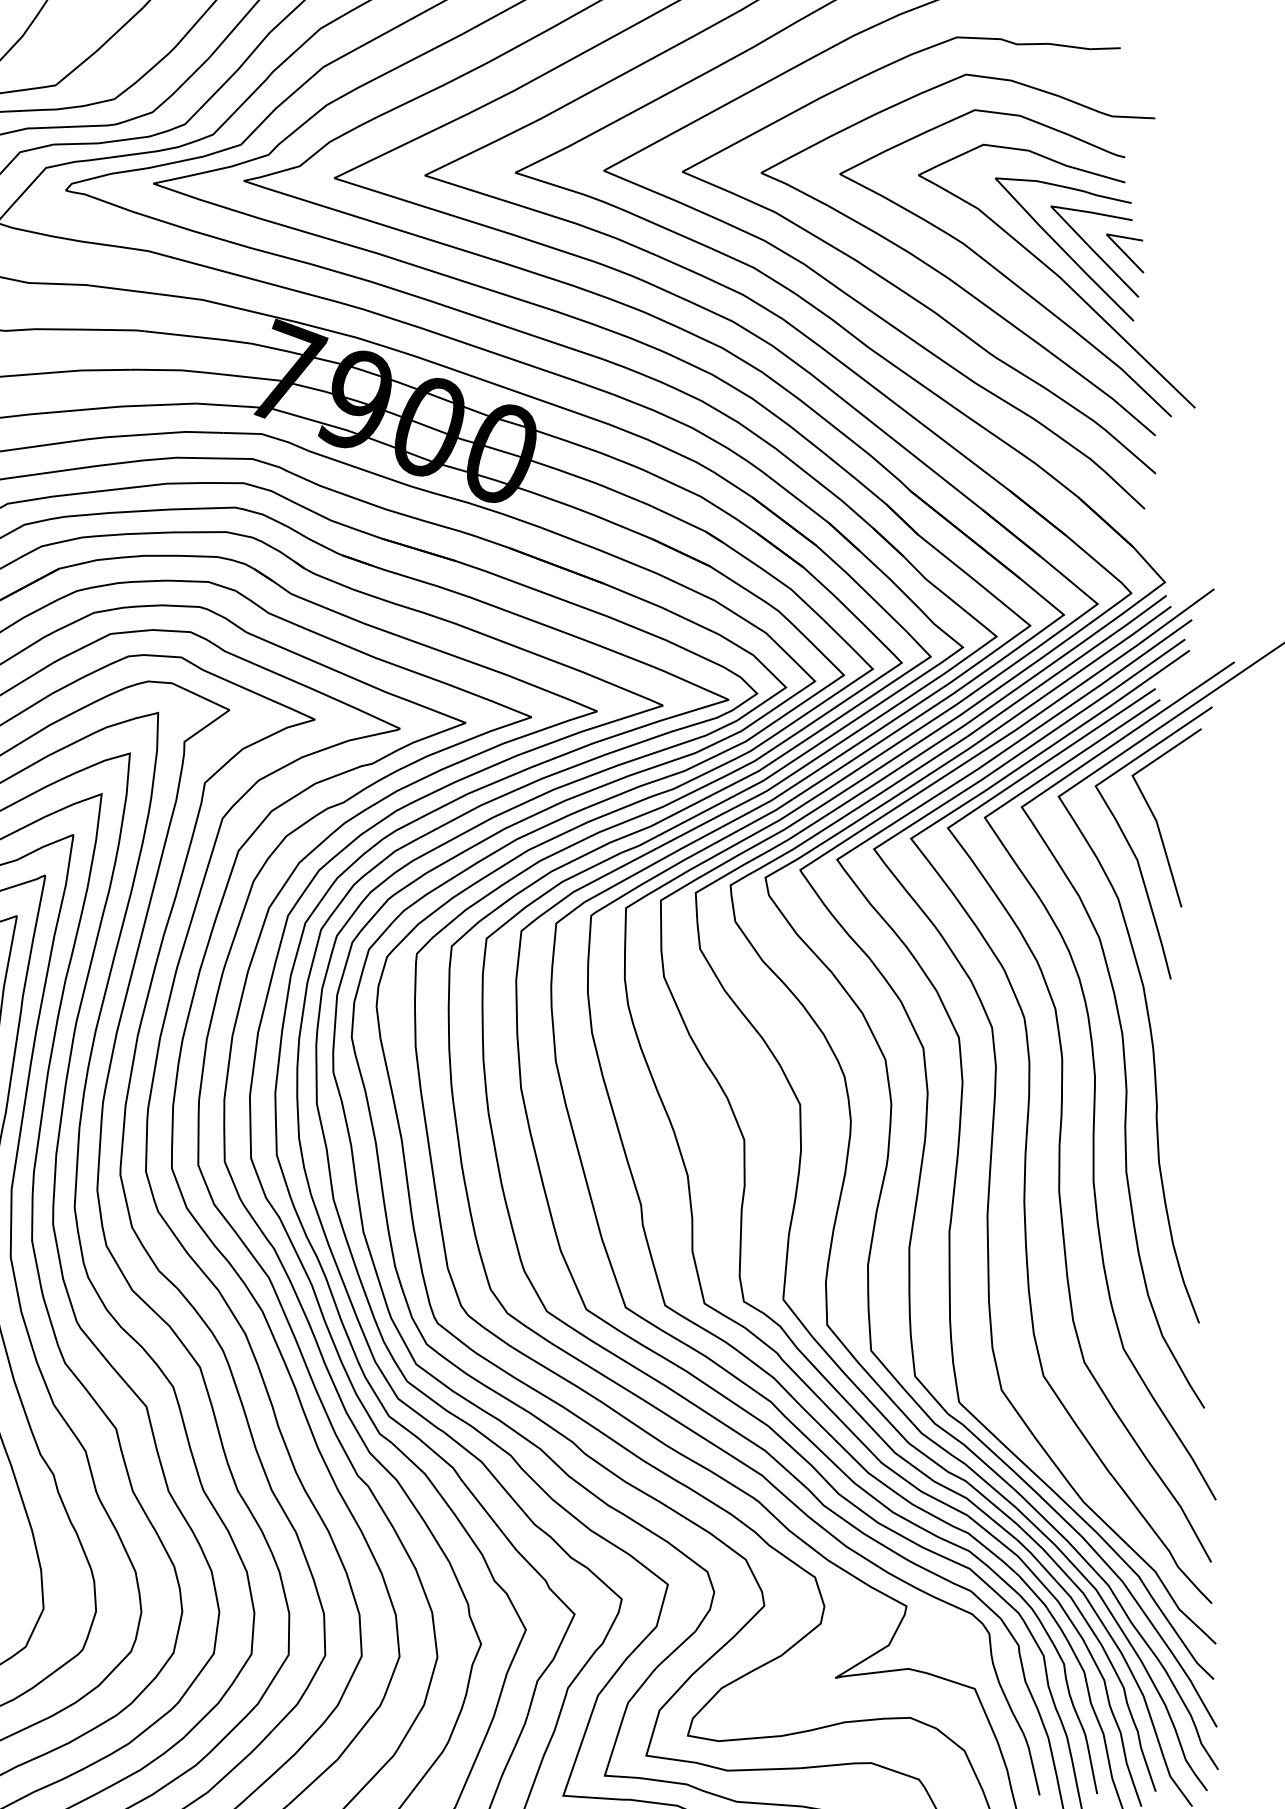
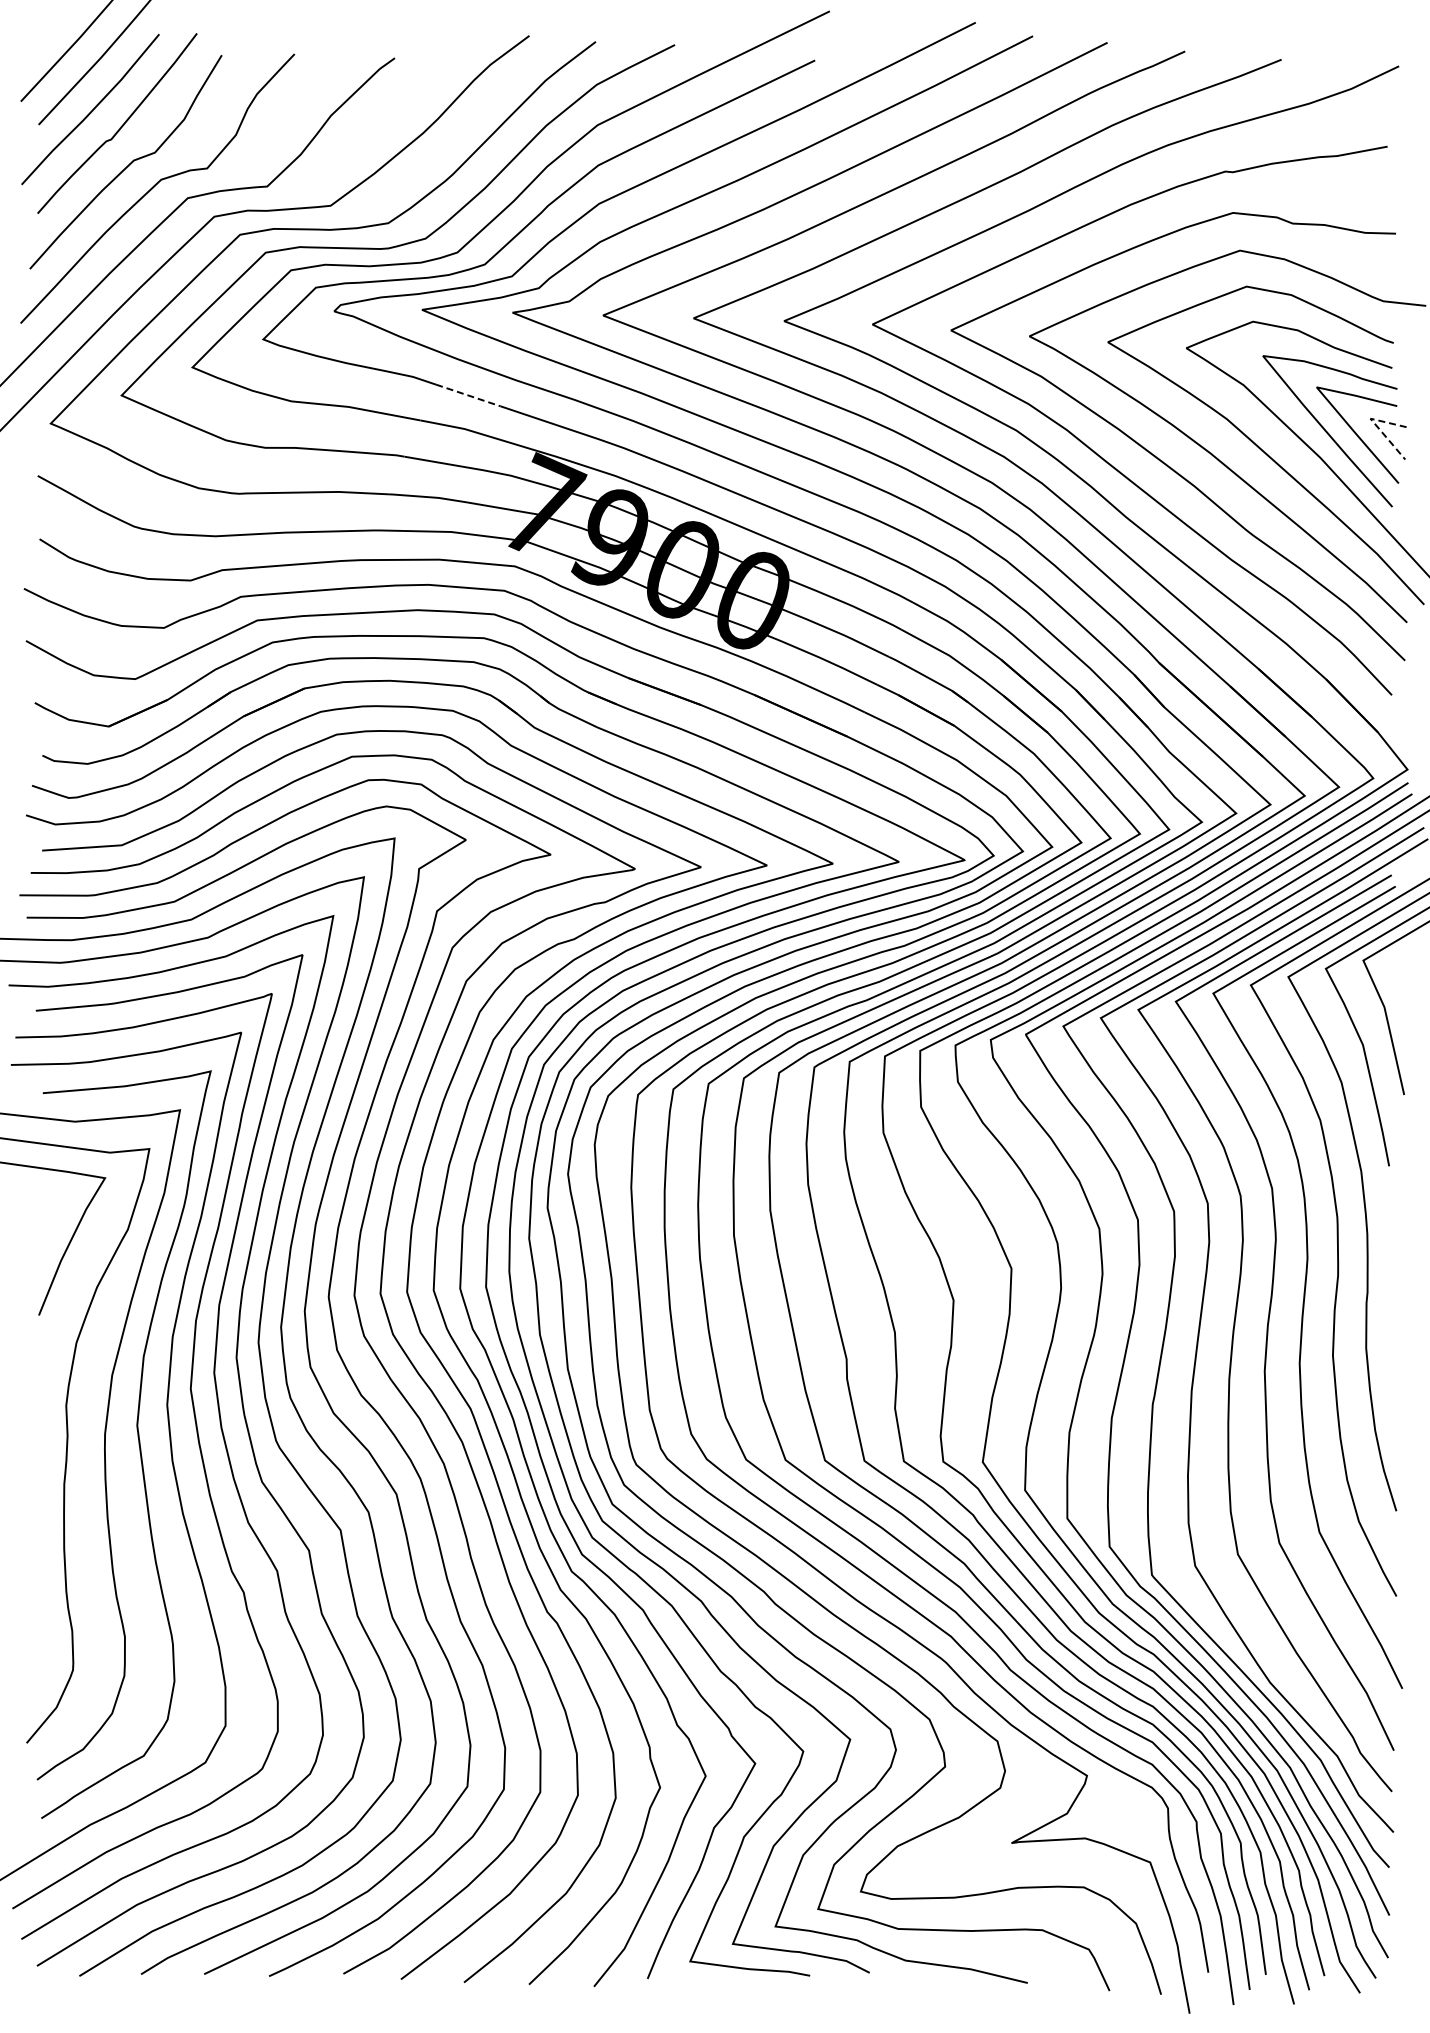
line: (1111, 239) -> (1375, 424), solid -> dashed
line: (204, 266) -> (468, 395), solid -> dashed

